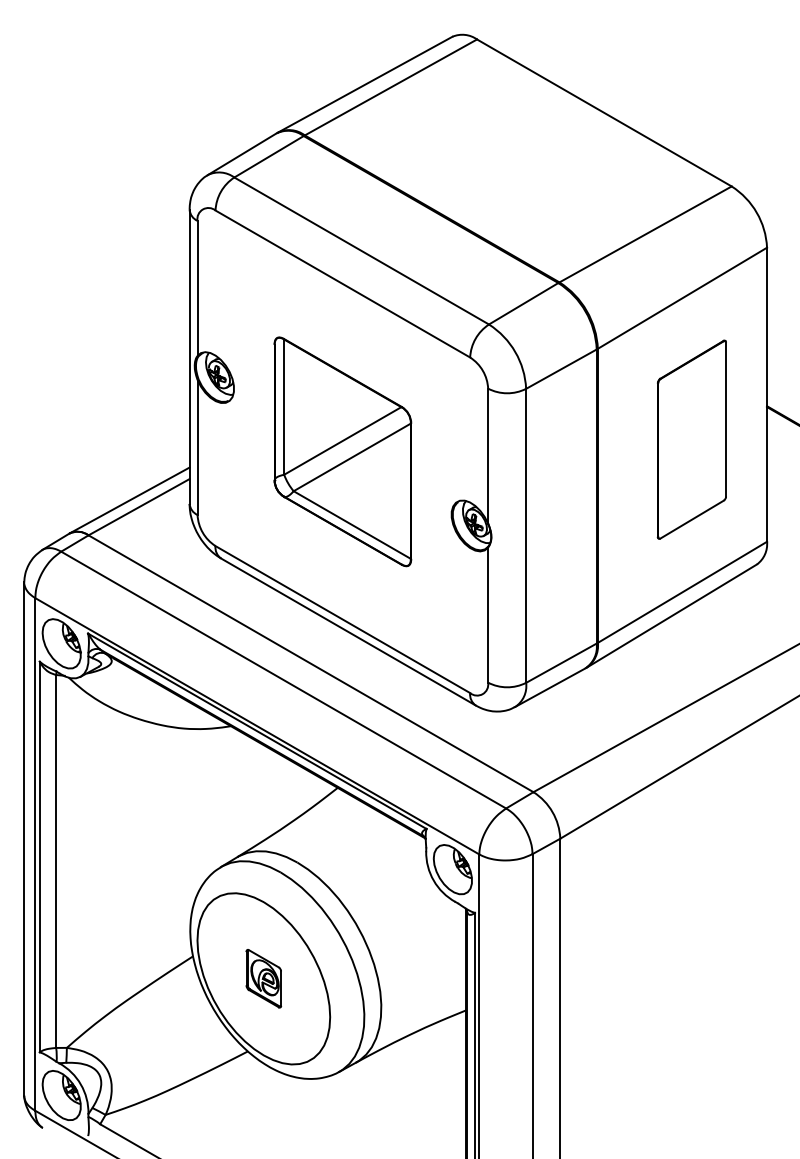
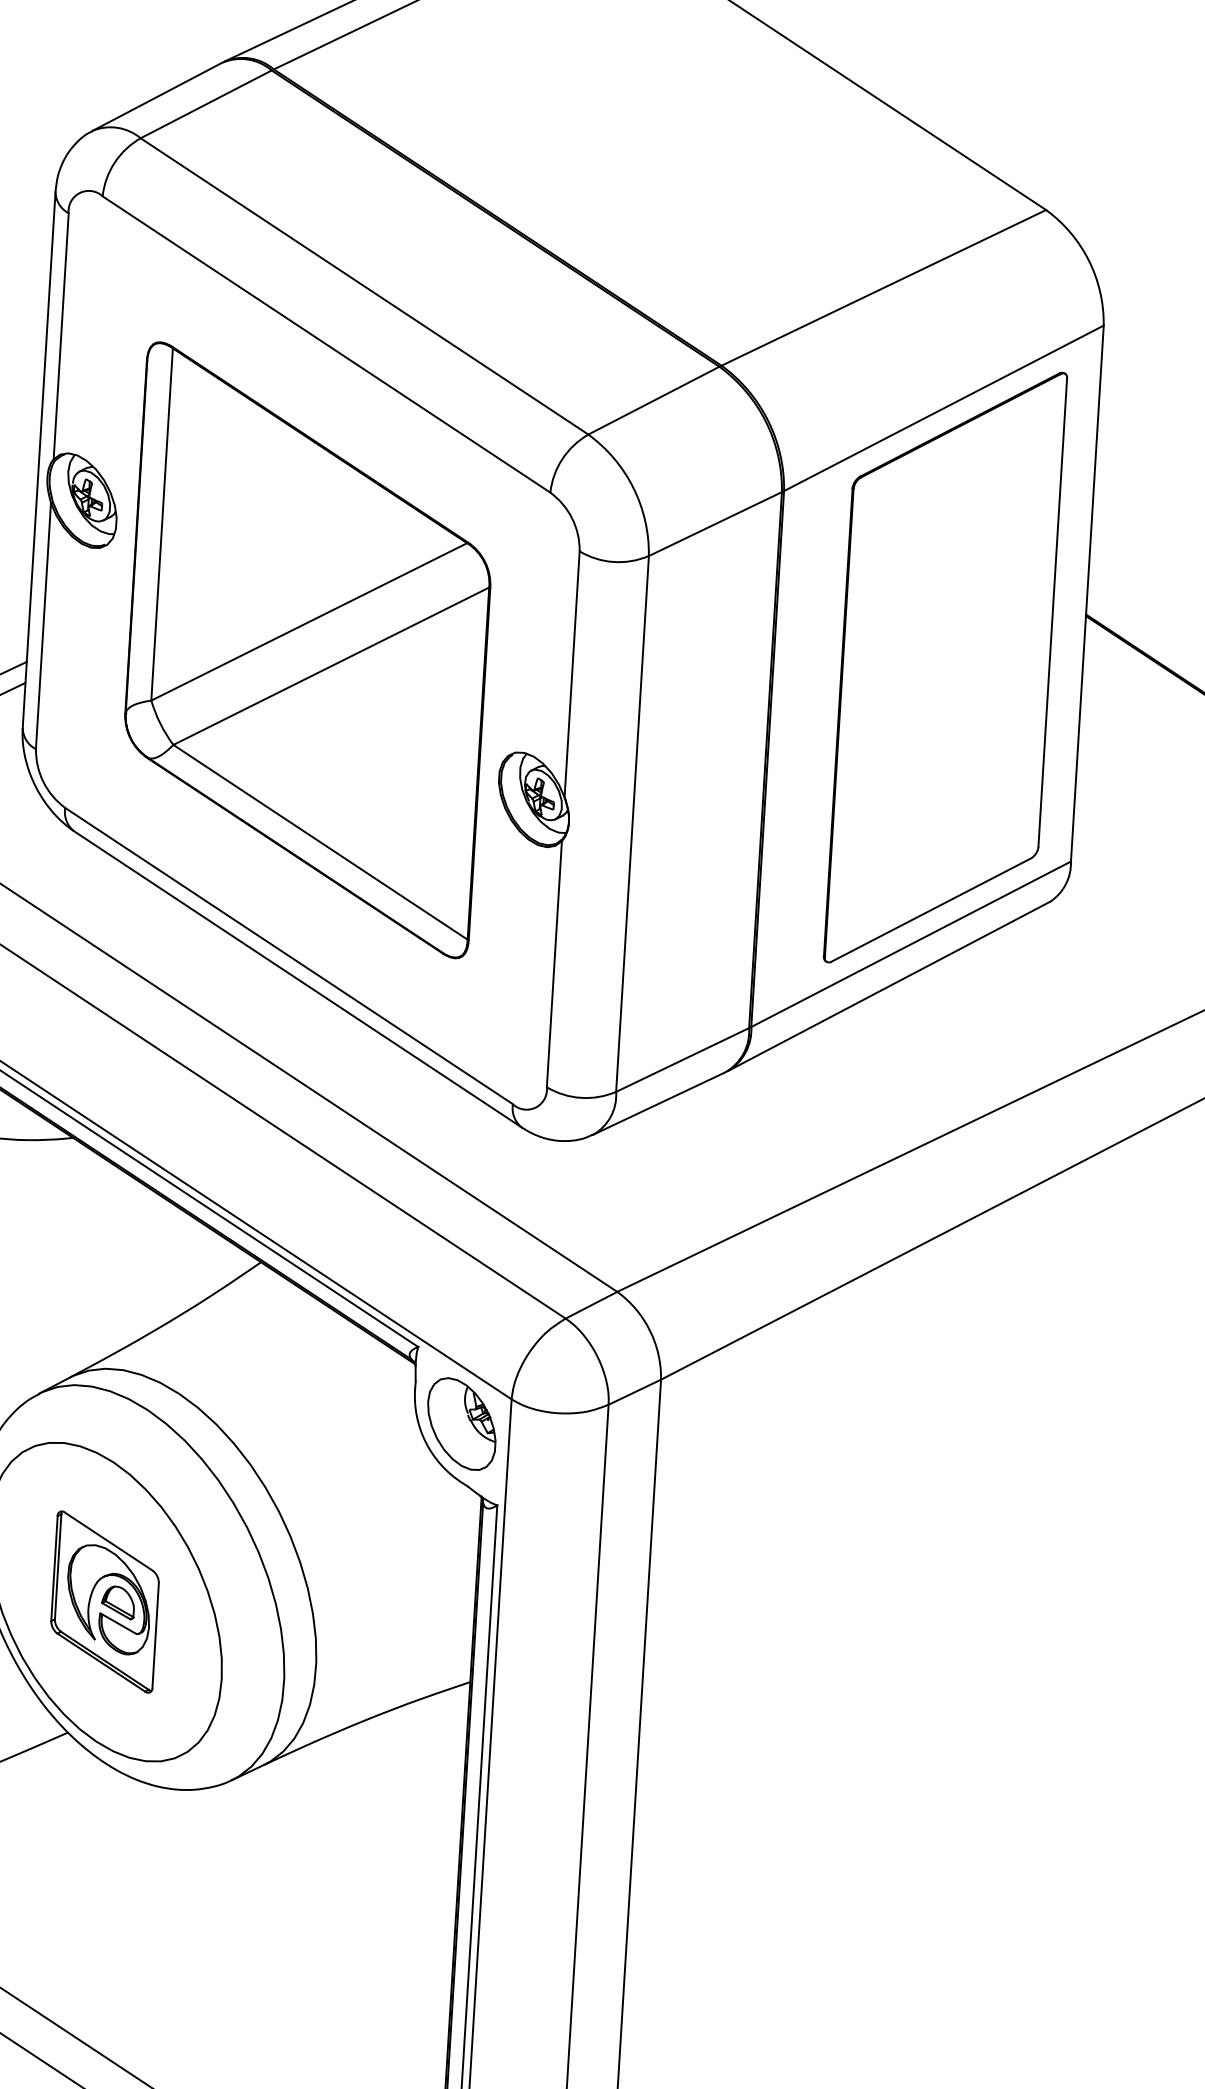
part: (691, 439) -> (944, 666), size x1.67
part: (342, 451) -> (307, 649), size x1.43
part: (263, 978) -> (104, 1601), size x1.67

